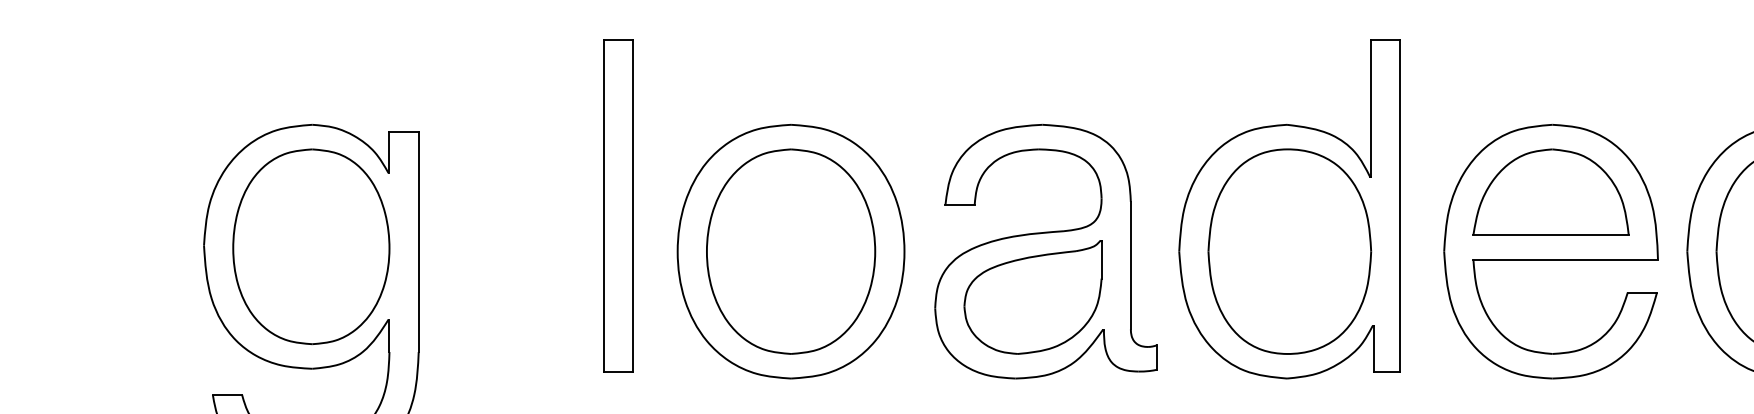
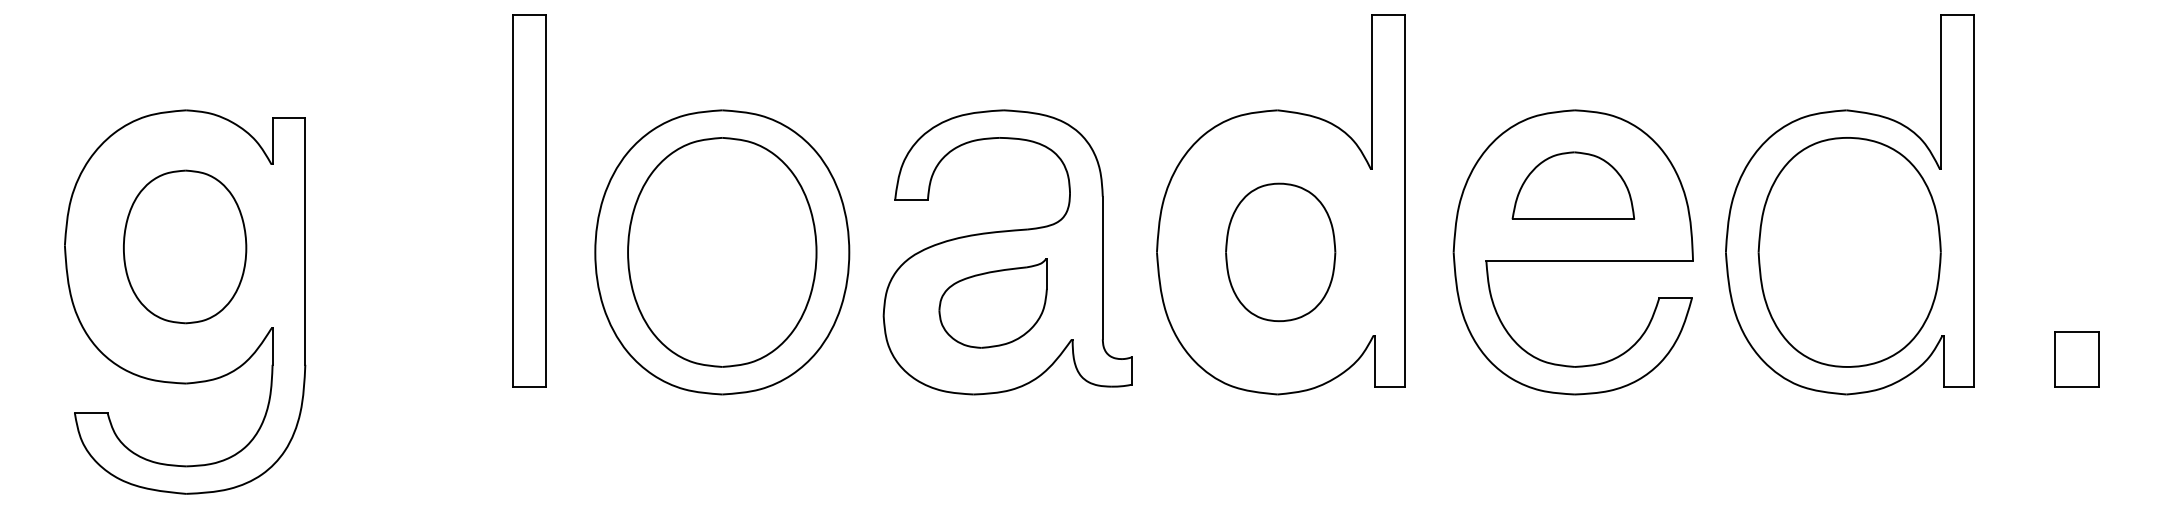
part: (1551, 191) -> (1573, 185), size x0.7
part: (310, 246) -> (184, 246), size x0.7
part: (1289, 251) -> (1280, 252), size x0.6
part: (1032, 297) -> (992, 303), size x0.7

